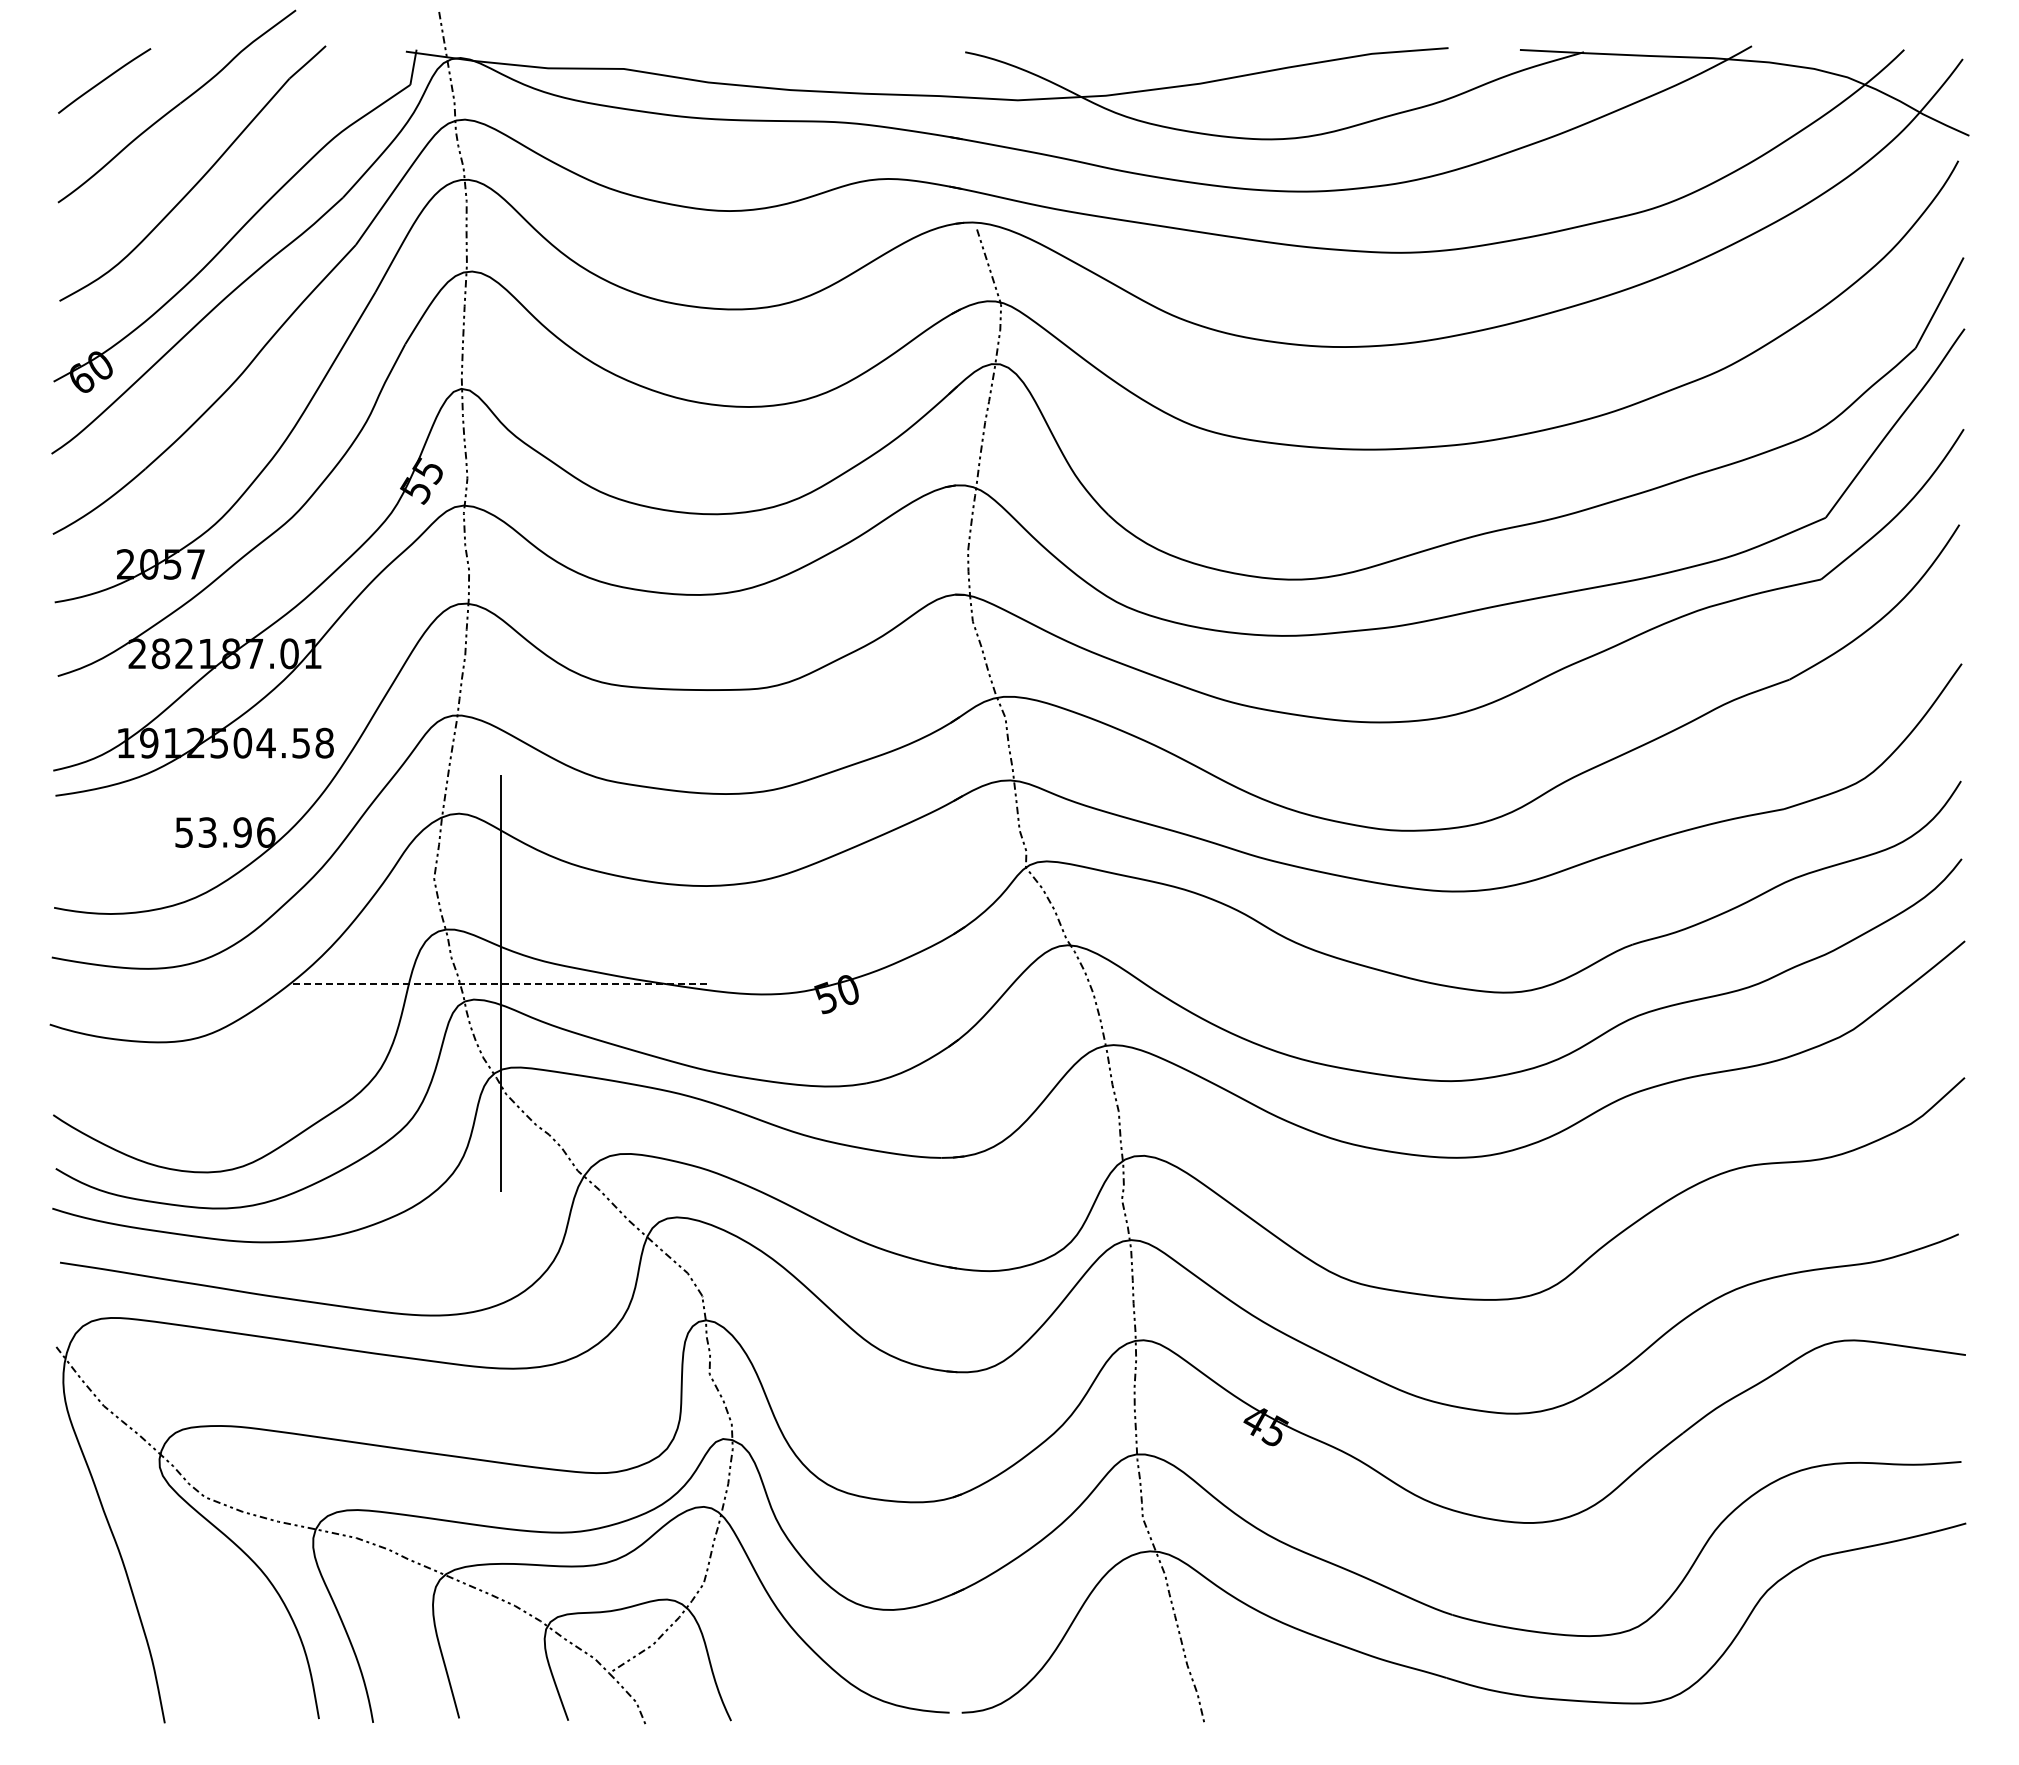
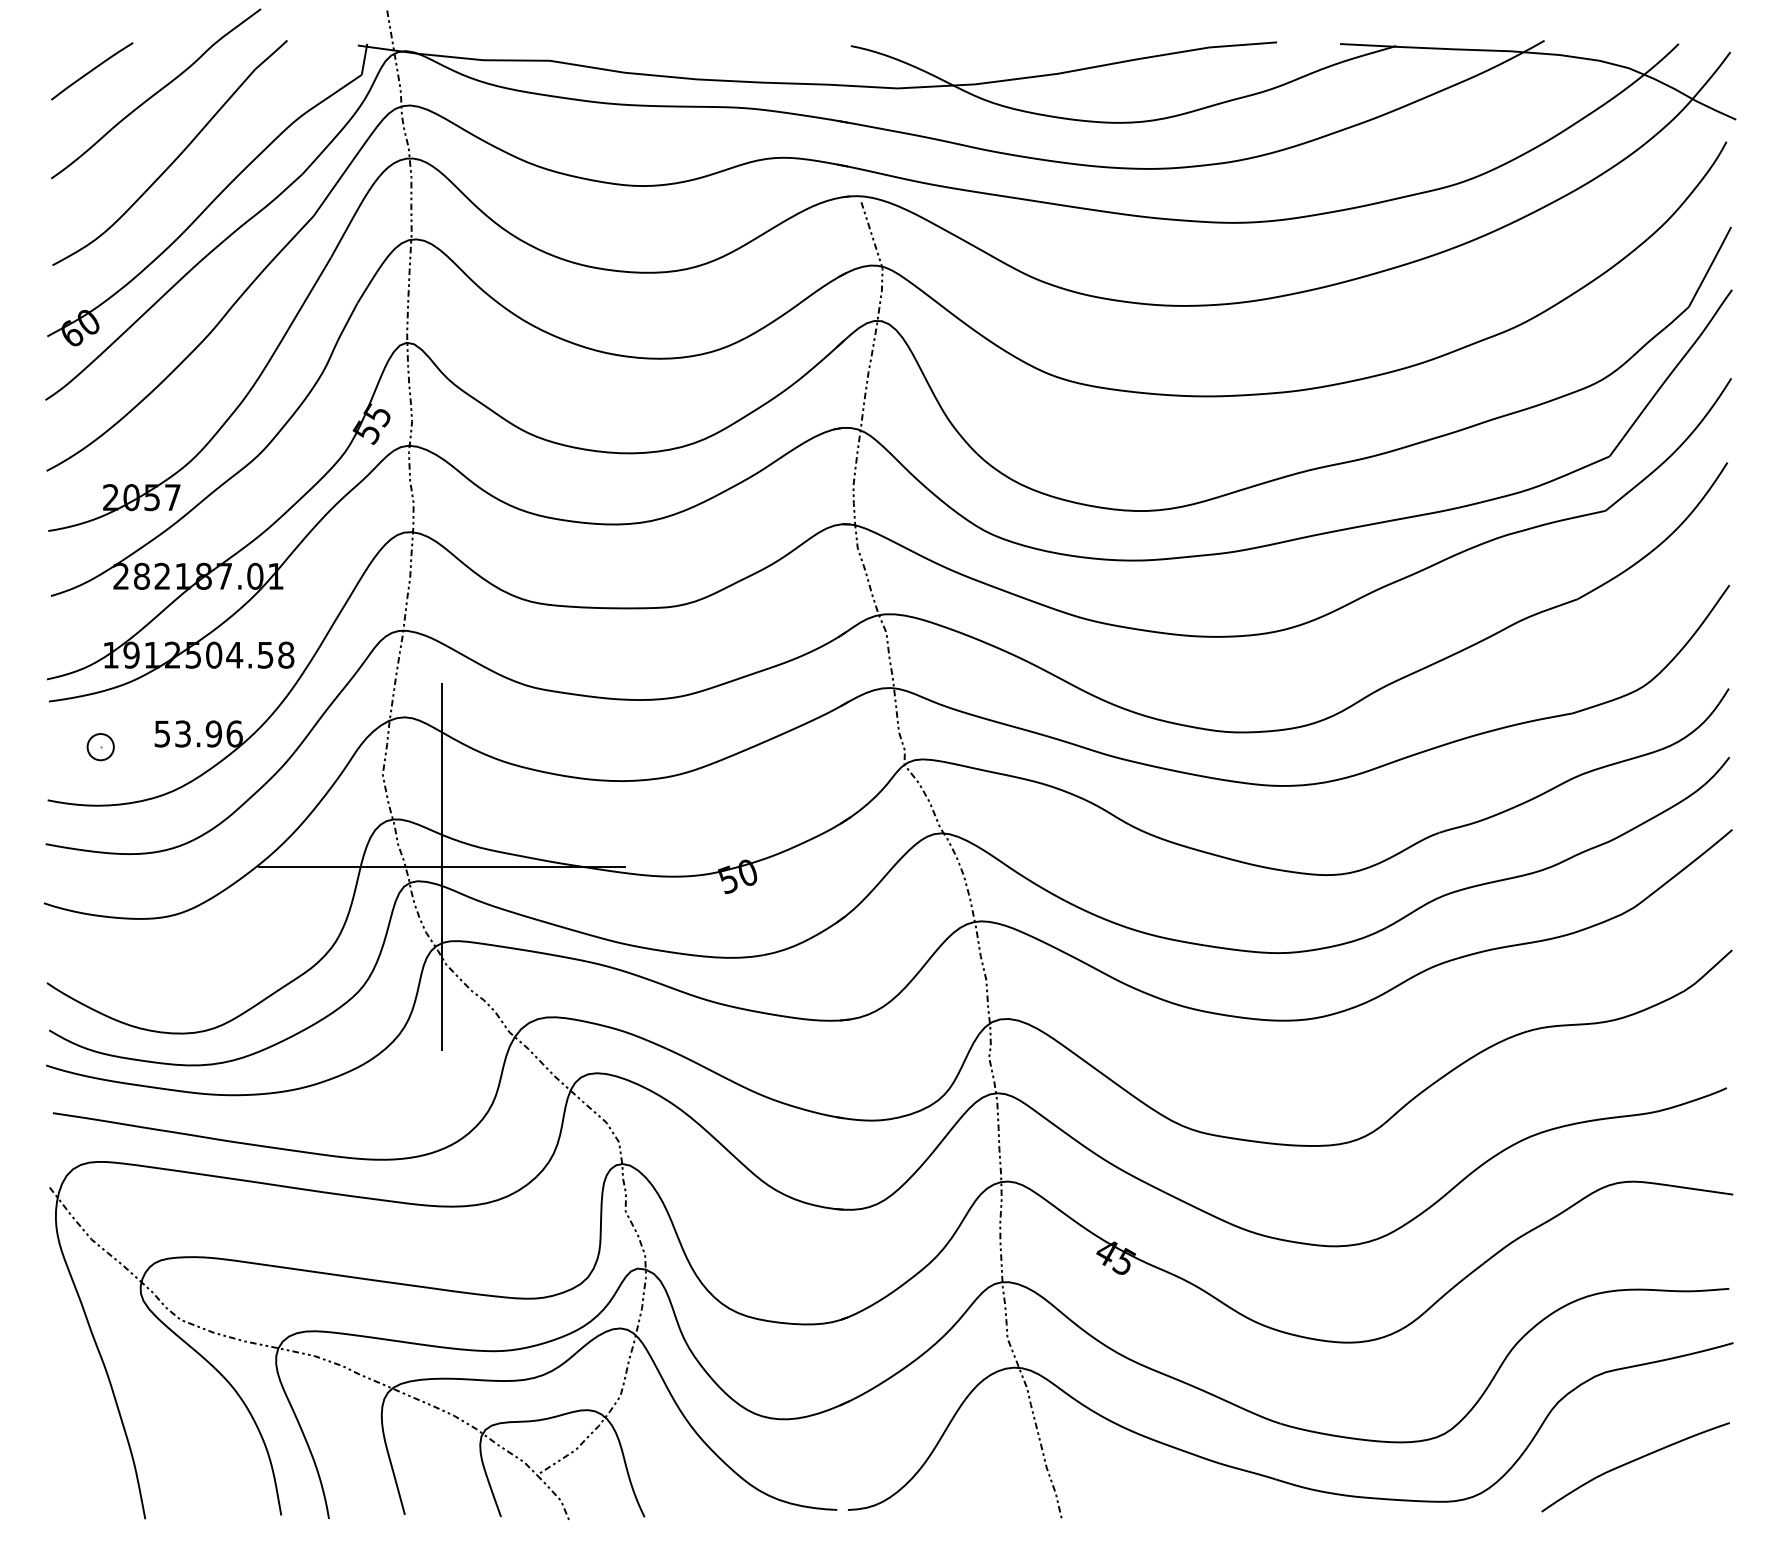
part: (113, 847) -> (100, 747), added
line: (501, 983) -> (442, 867), dashed -> solid
curve: (1852, 1658) -> (1633, 1462), added

